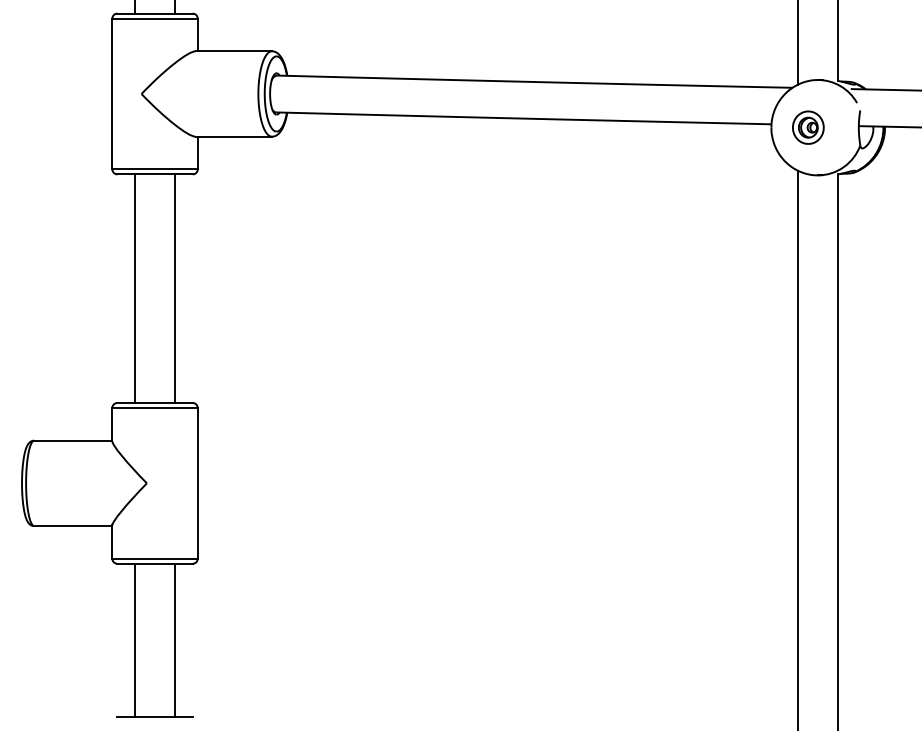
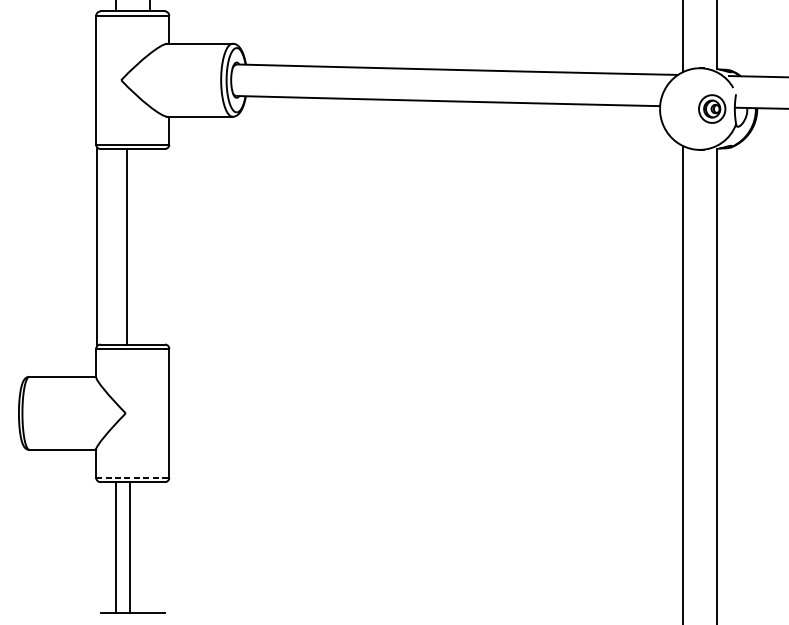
part: (808, 127) -> (712, 108), moved
line: (134, 288) -> (96, 246), moved
line: (175, 288) -> (127, 246), moved
line: (155, 558) -> (133, 477), solid -> dashed
line: (175, 640) -> (130, 547), moved

